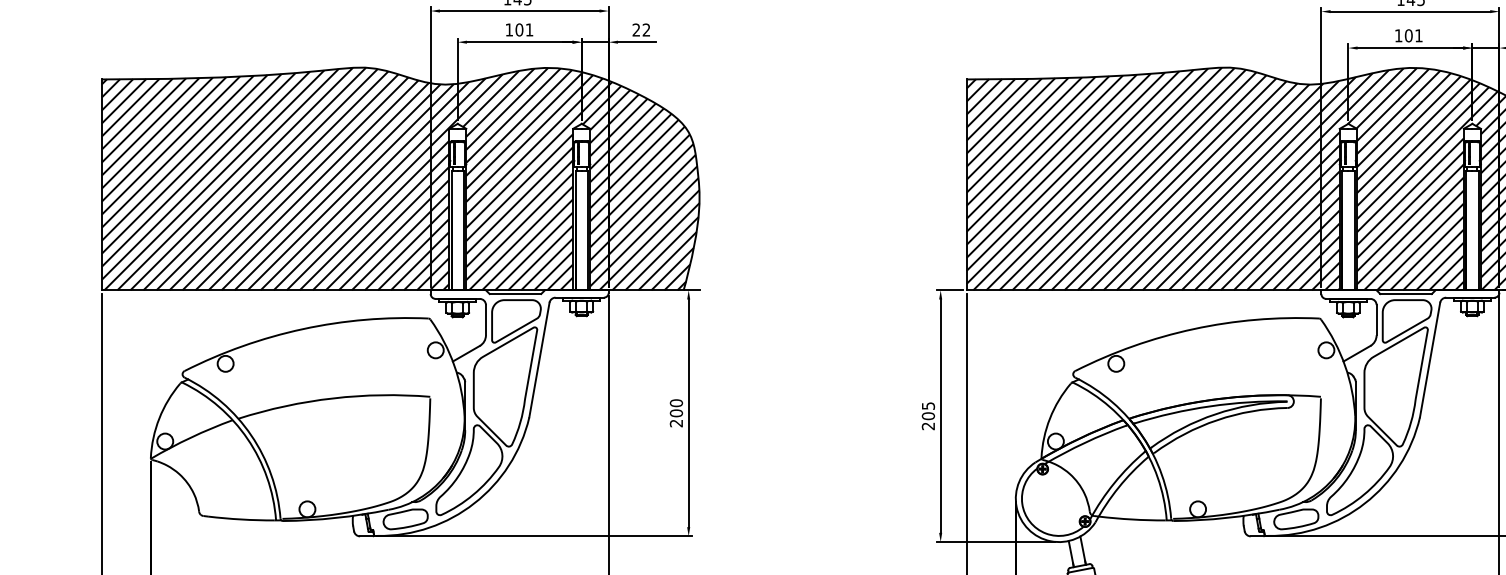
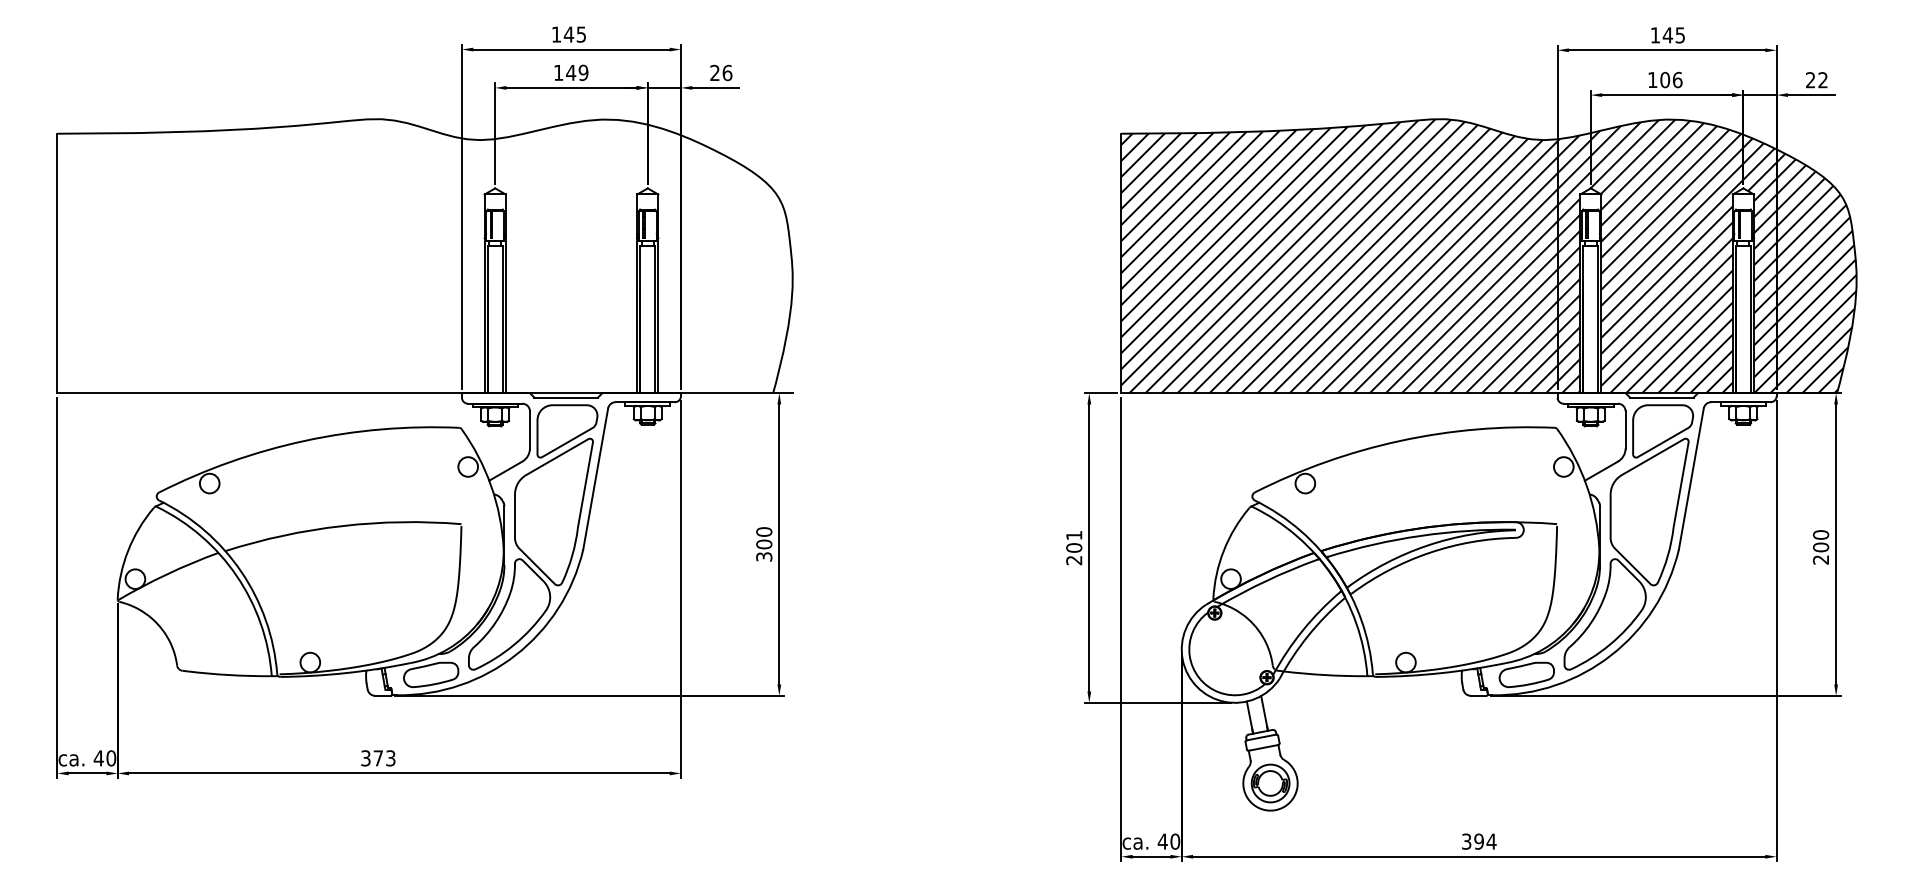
text: (524, 29) -> (577, 72), 101 -> 149
text: (646, 29) -> (727, 72), 22 -> 26
text: (1418, 35) -> (1677, 79), 101 -> 106
hatch: (400, 179) -> (424, 256), removed
text: (928, 406) -> (1074, 535), 205 -> 201
text: (676, 423) -> (764, 556), 200 -> 300

